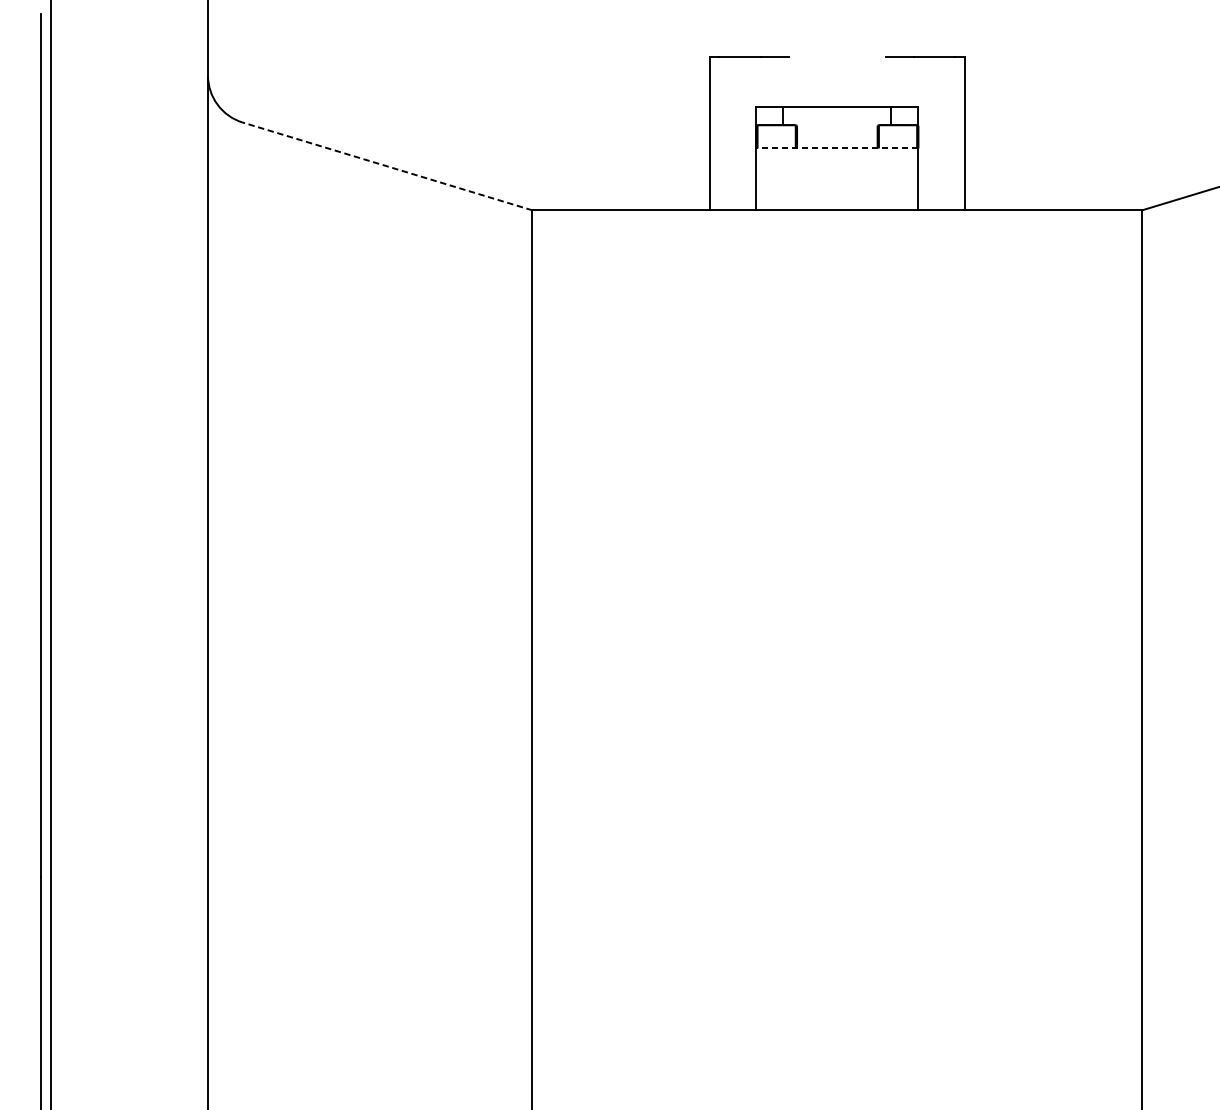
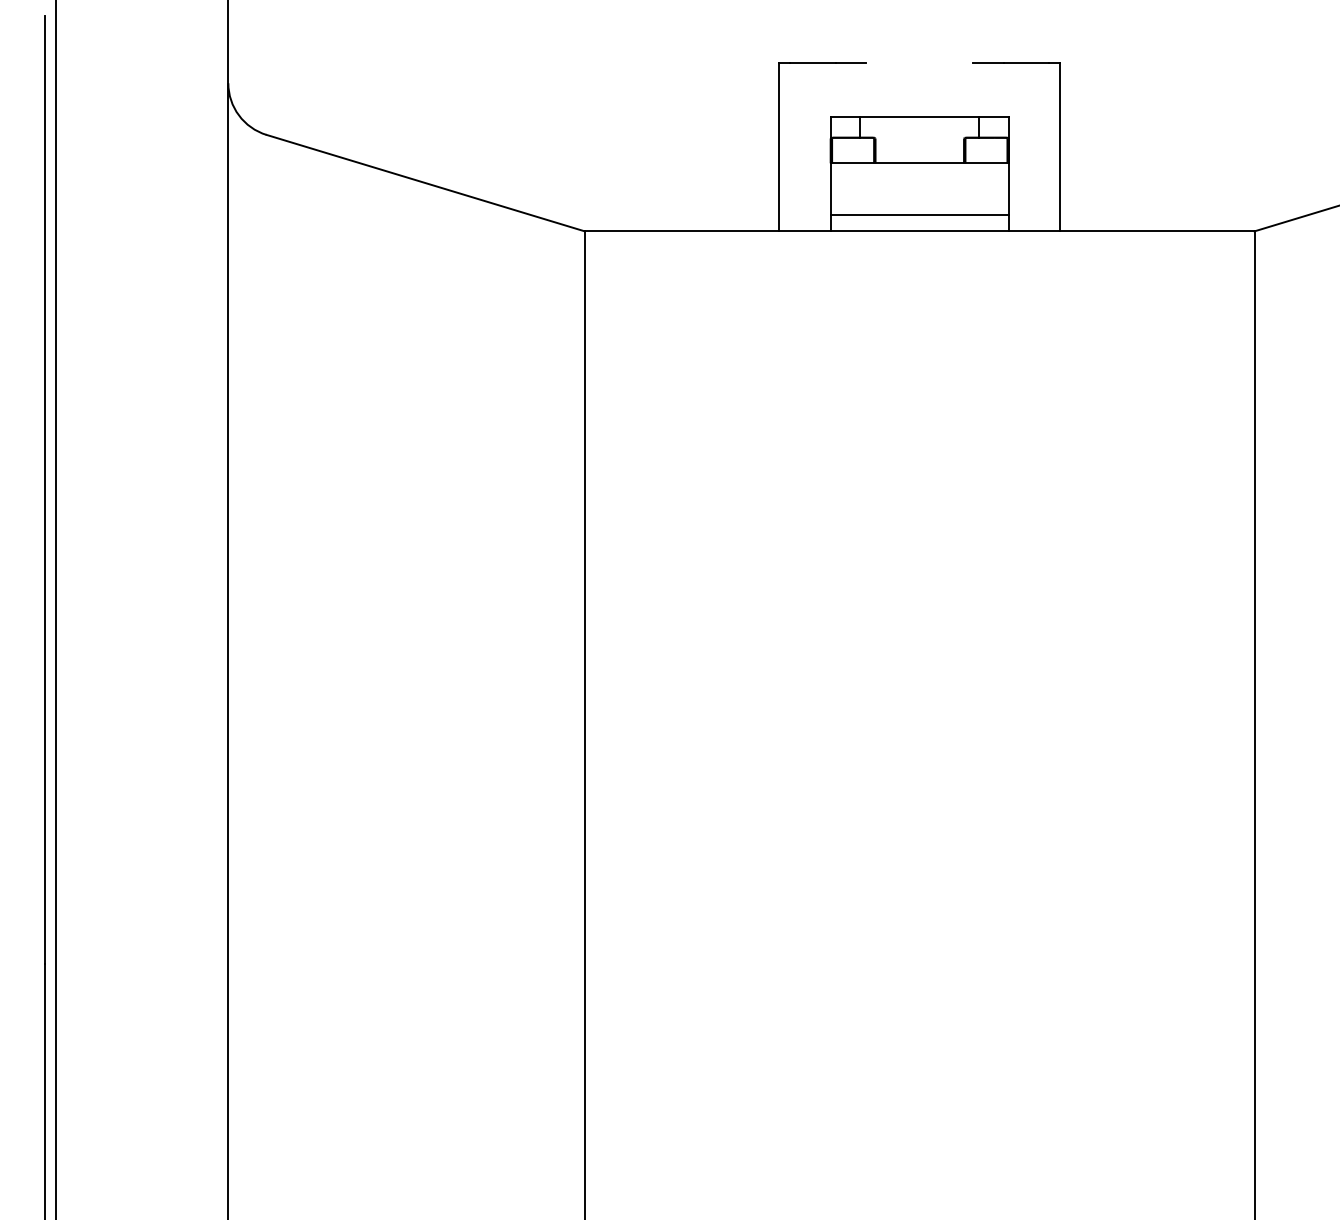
line: (837, 148) -> (919, 163), dashed -> solid
line: (387, 166) -> (425, 183), dashed -> solid
line: (837, 195) -> (919, 214), added

